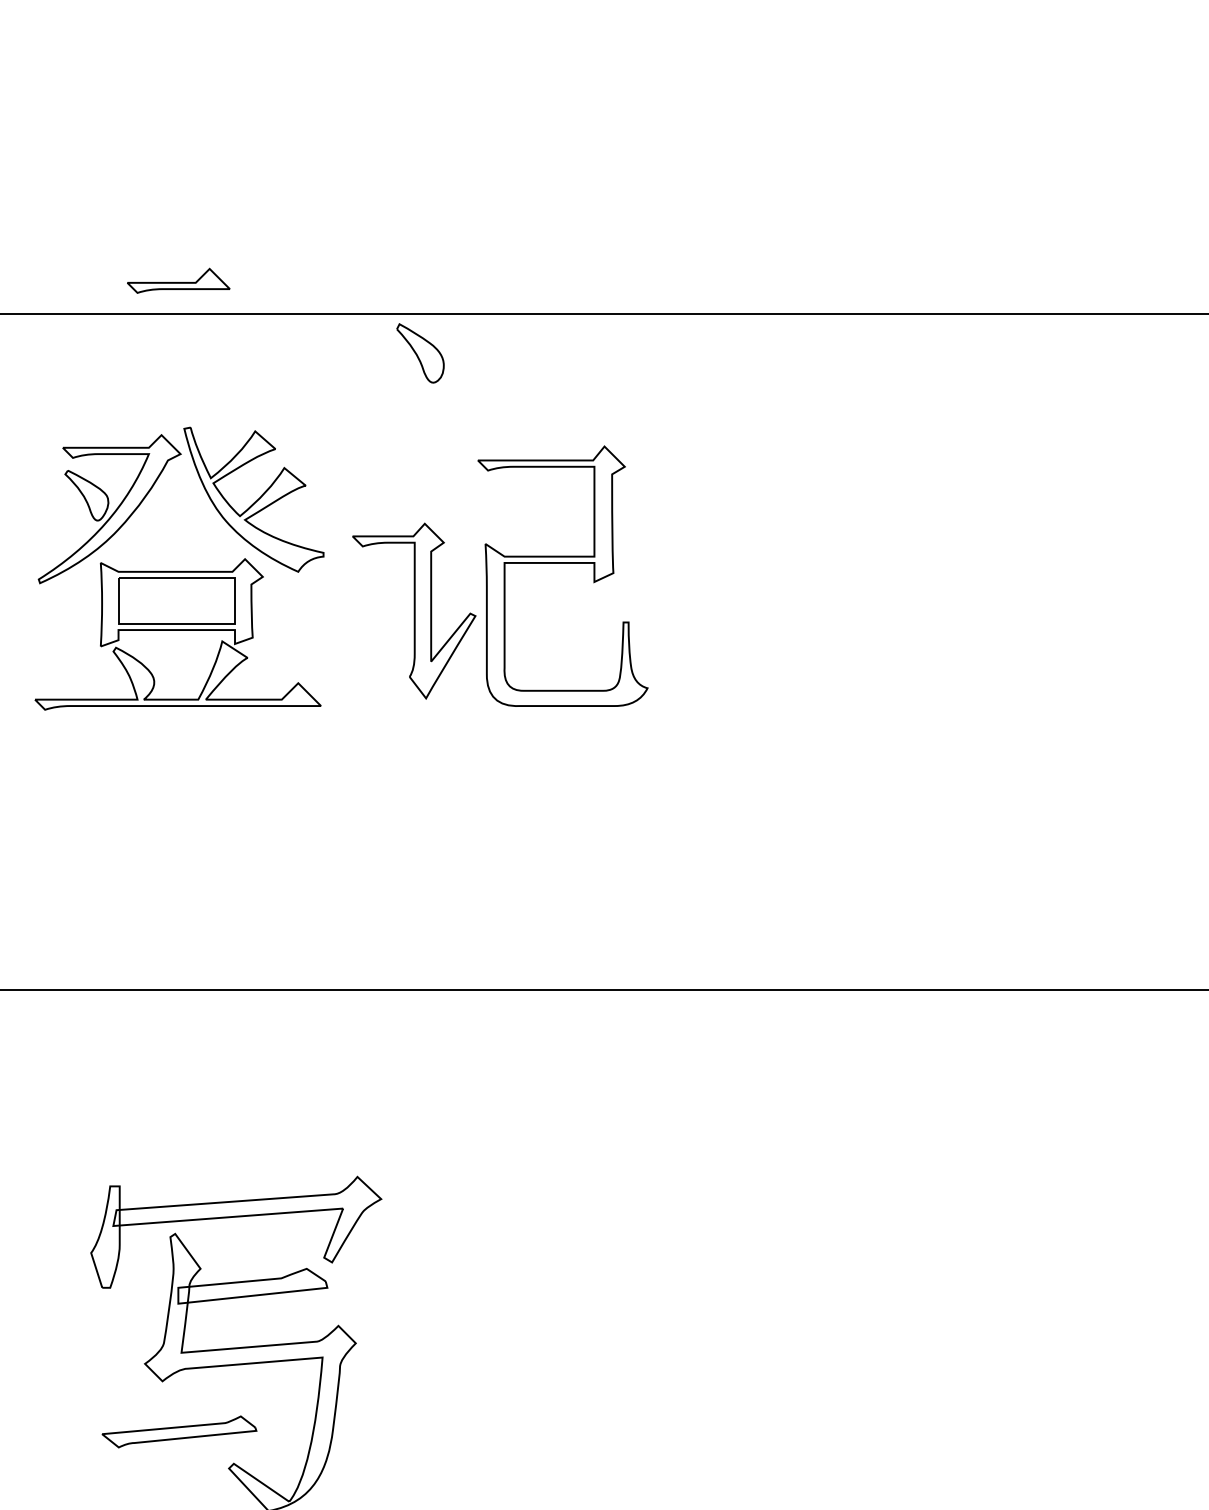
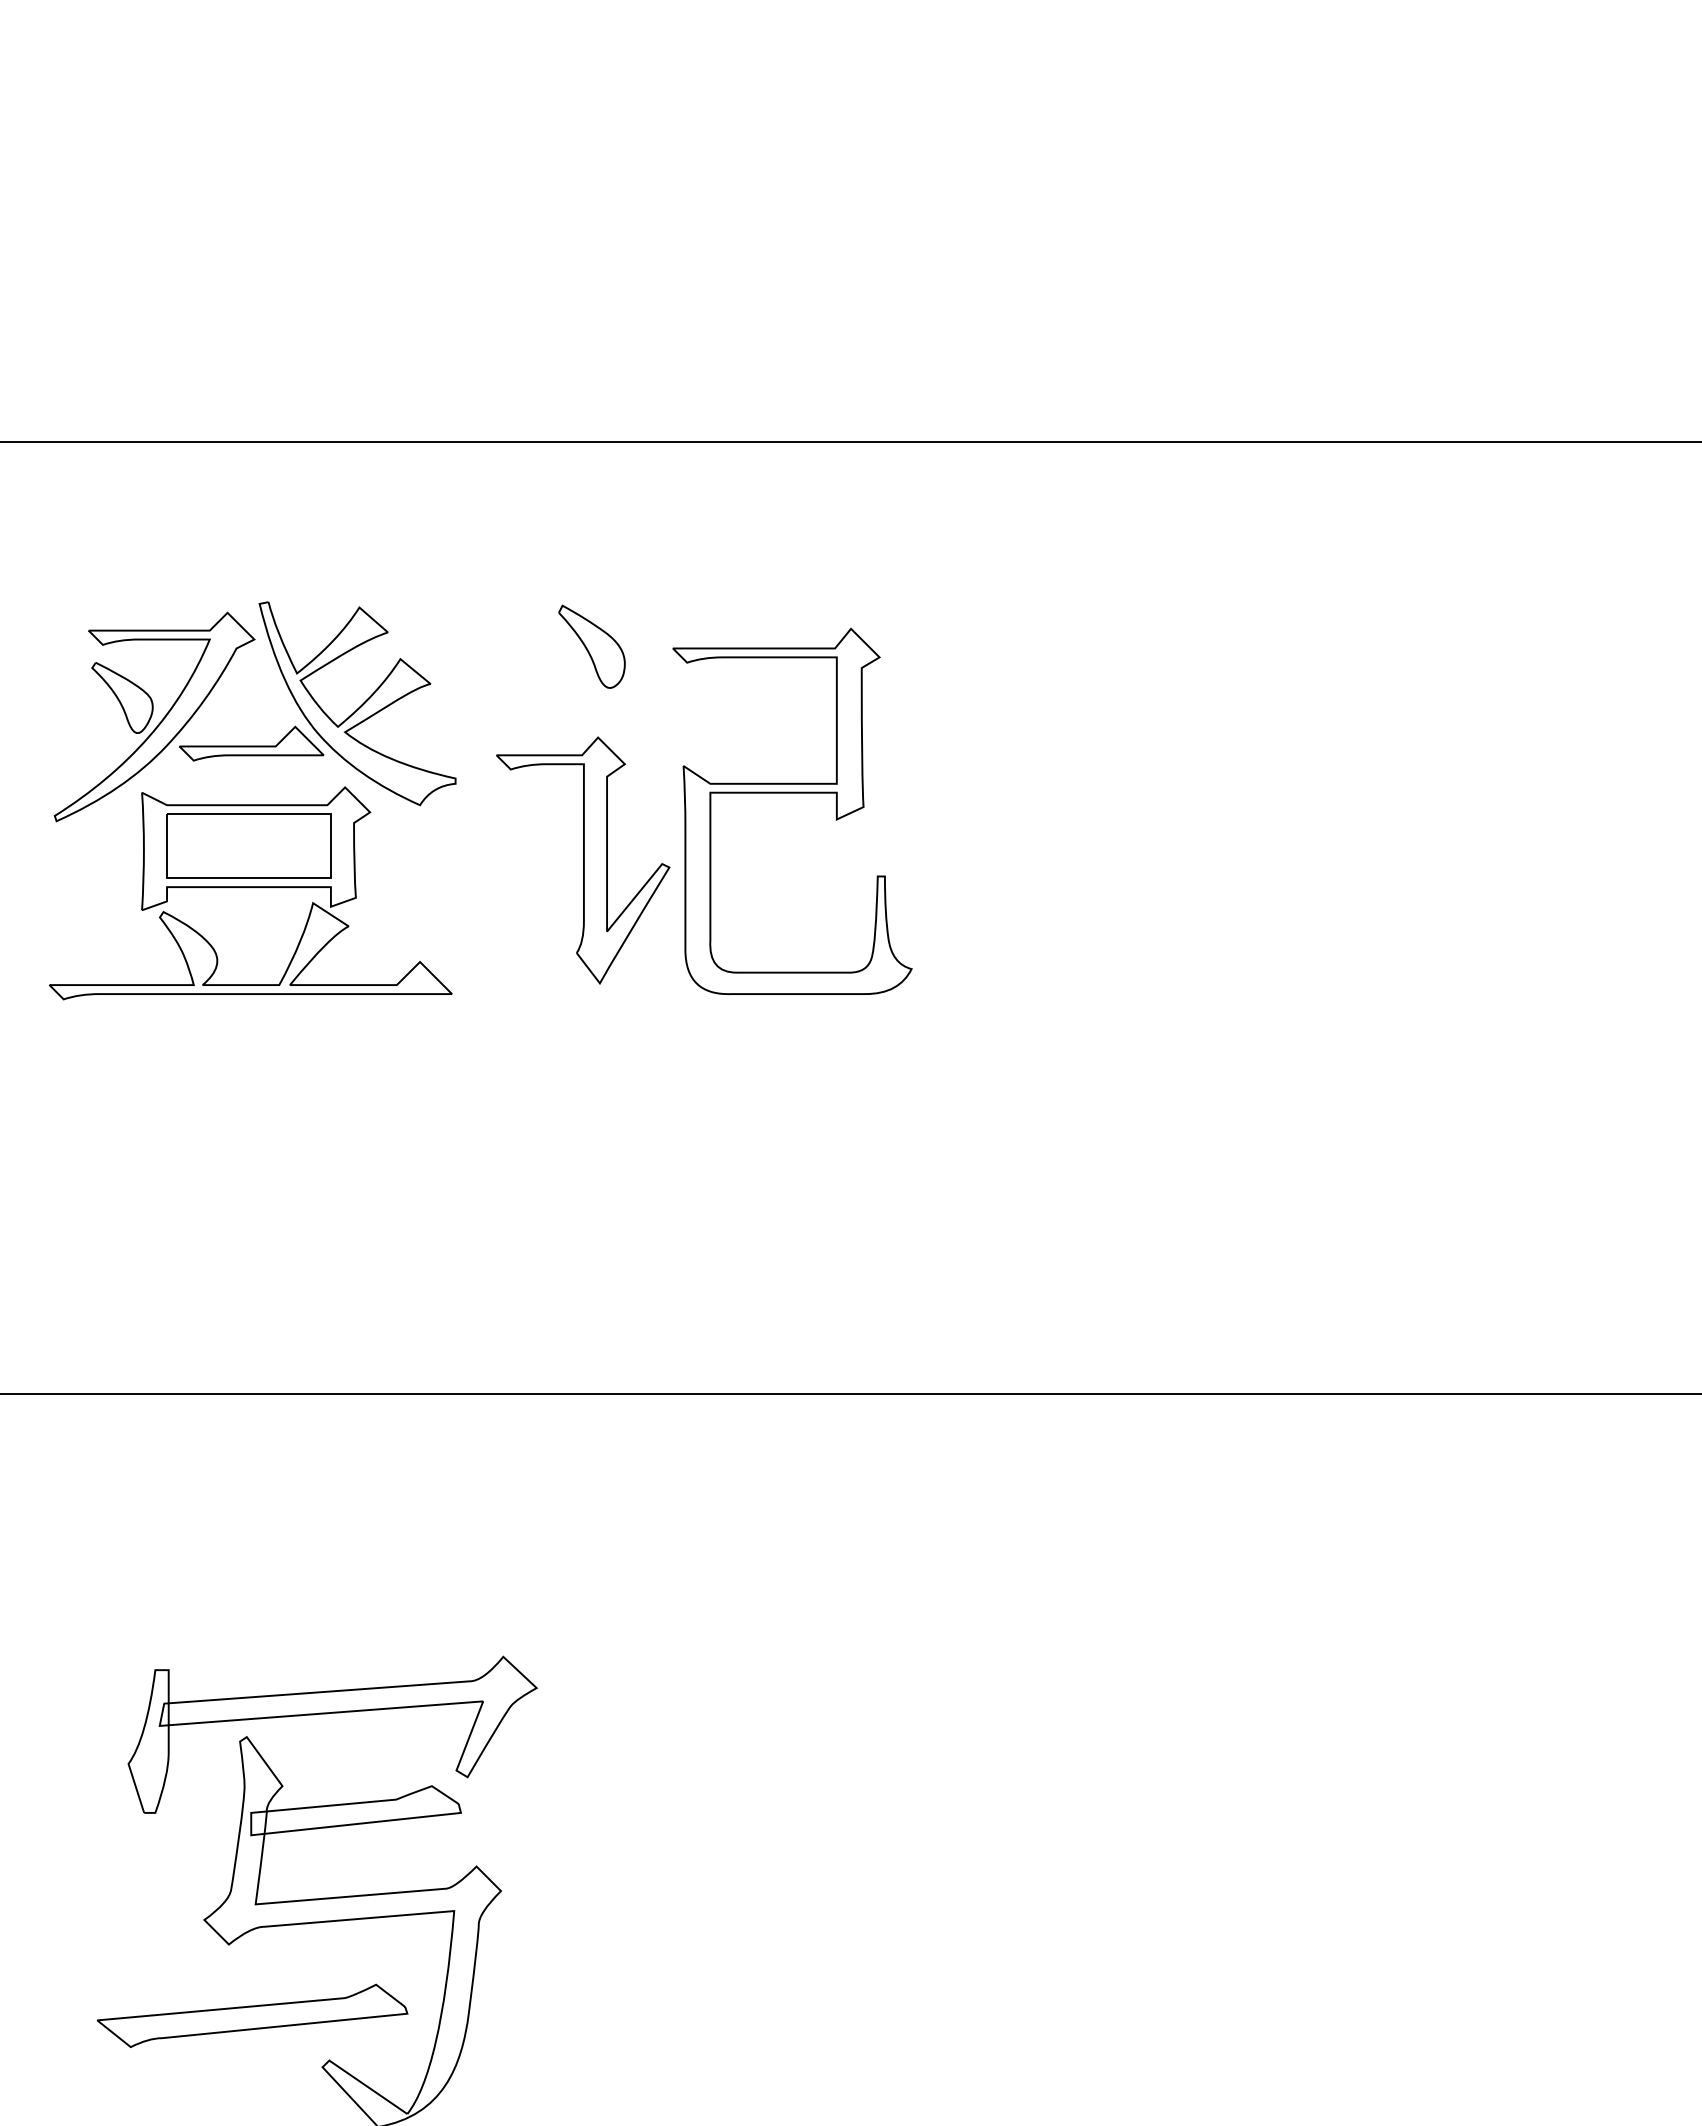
part: (178, 280) -> (251, 743), moved
part: (420, 353) -> (591, 646), moved
part: (179, 1431) -> (252, 2015), size x1.43

